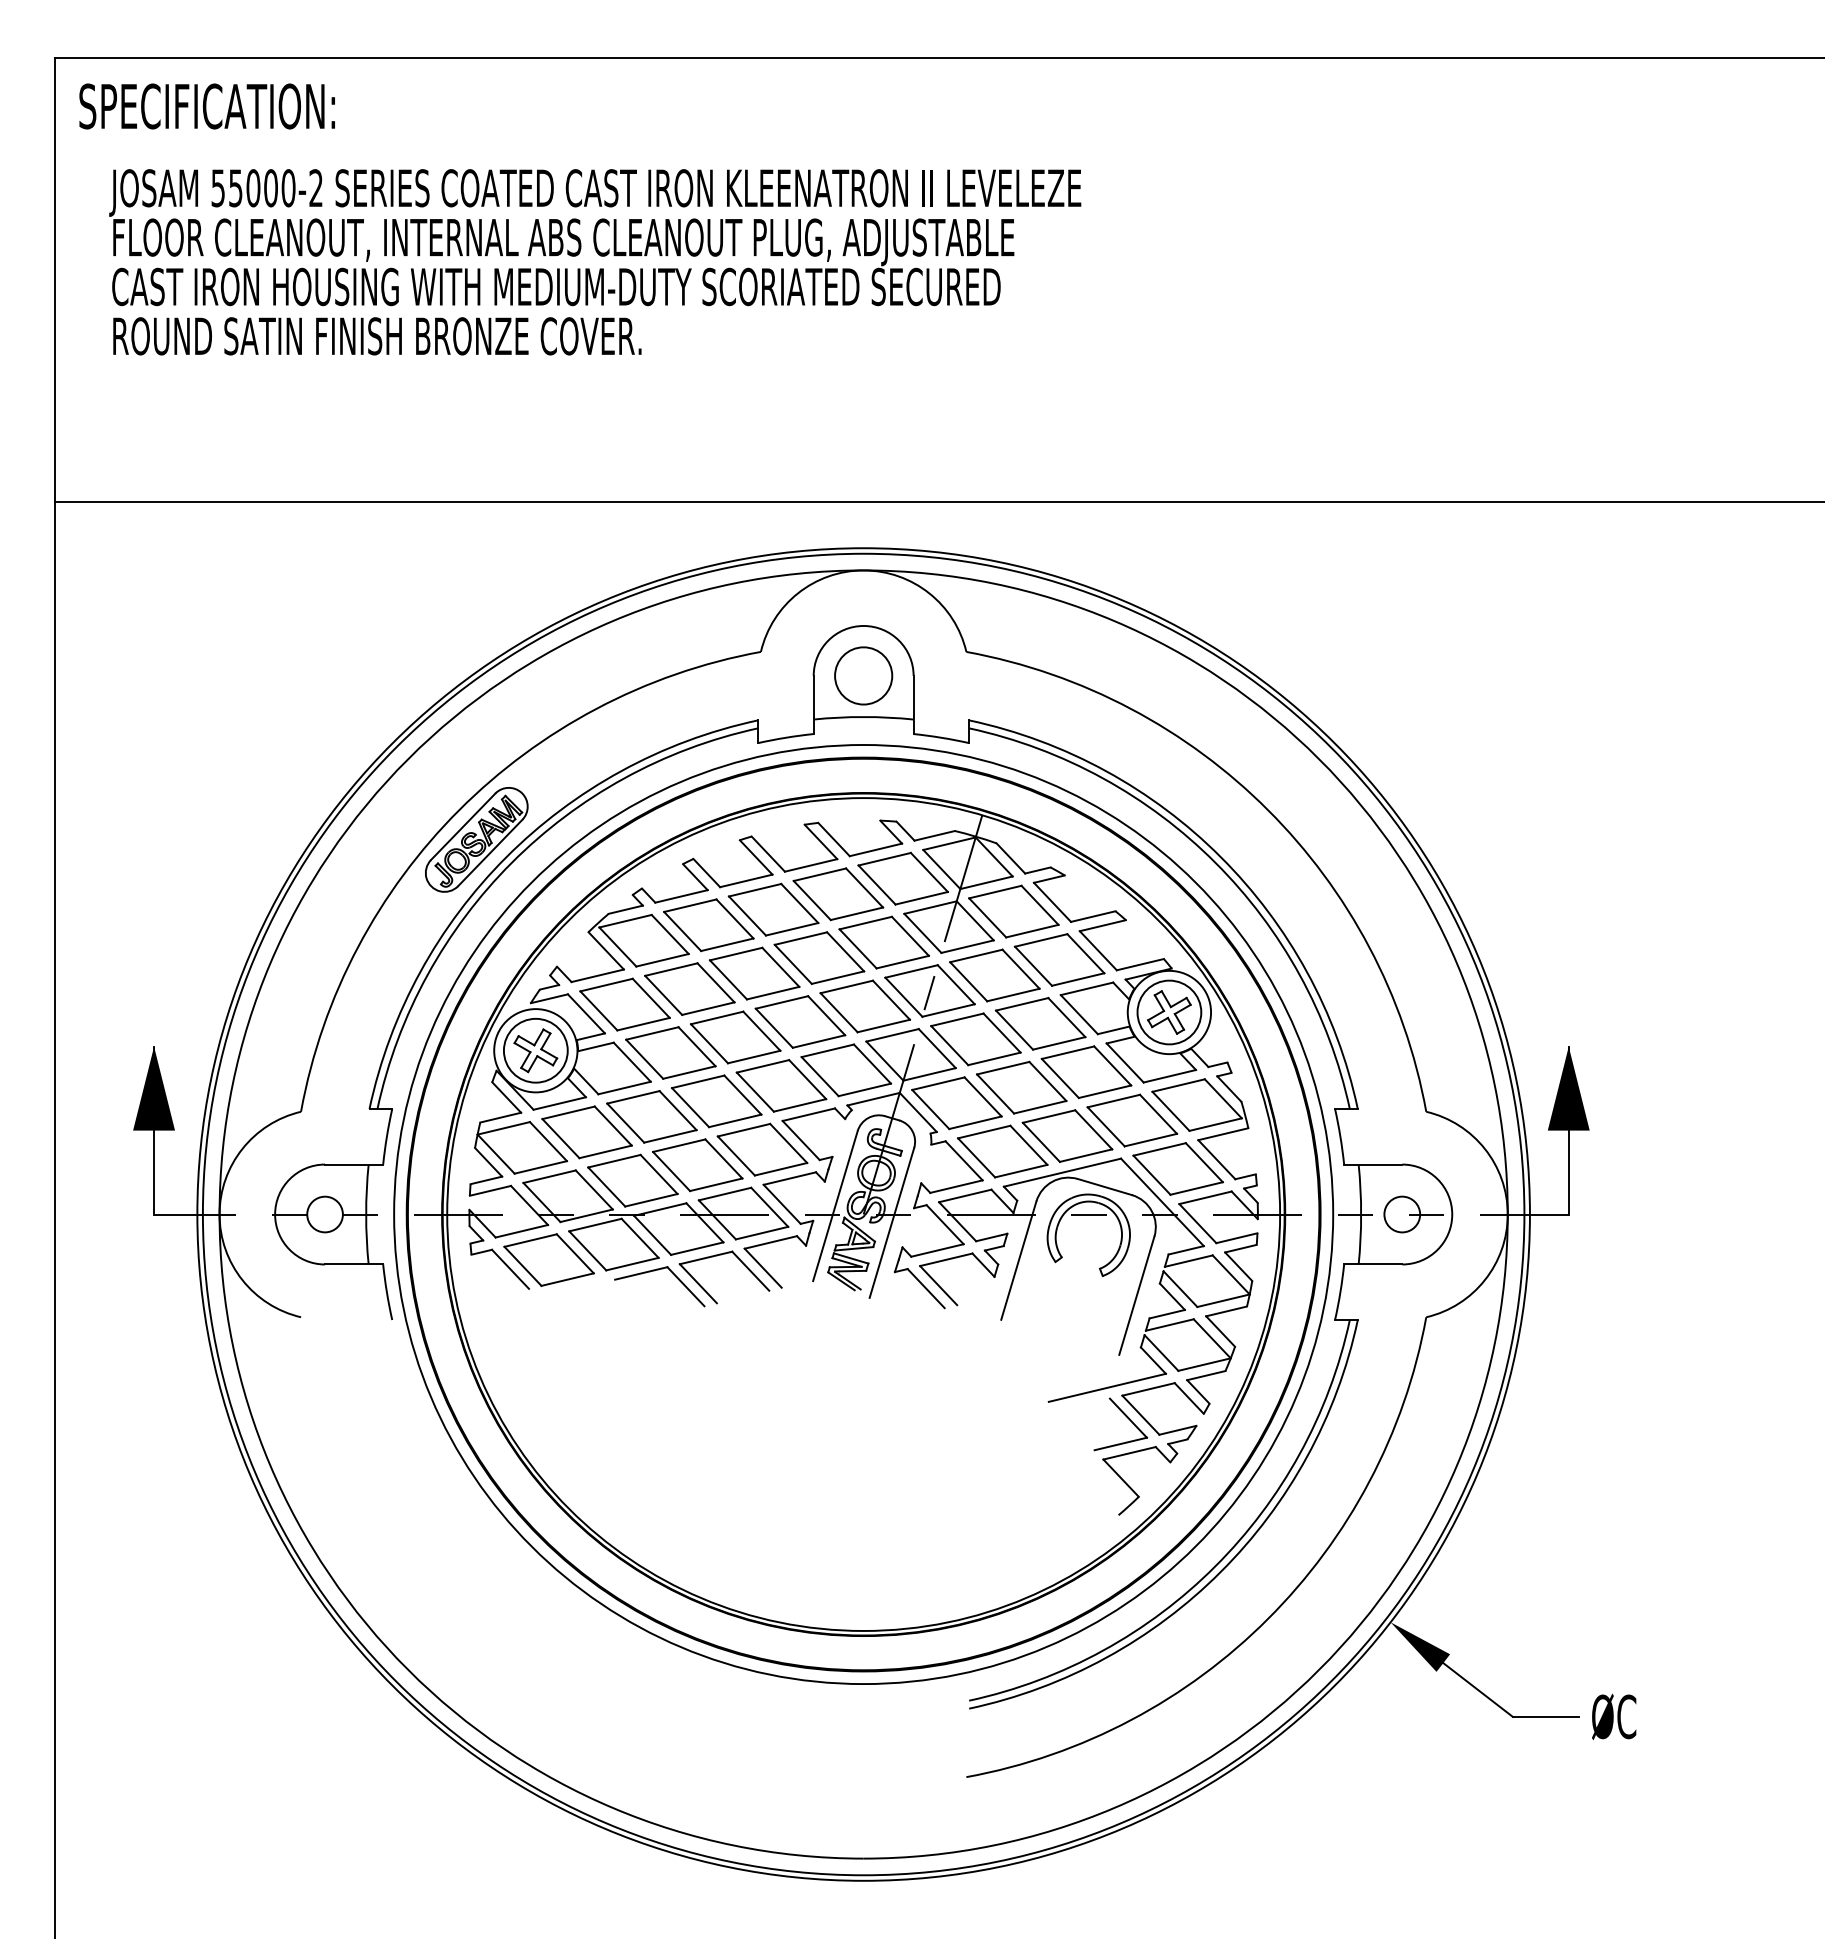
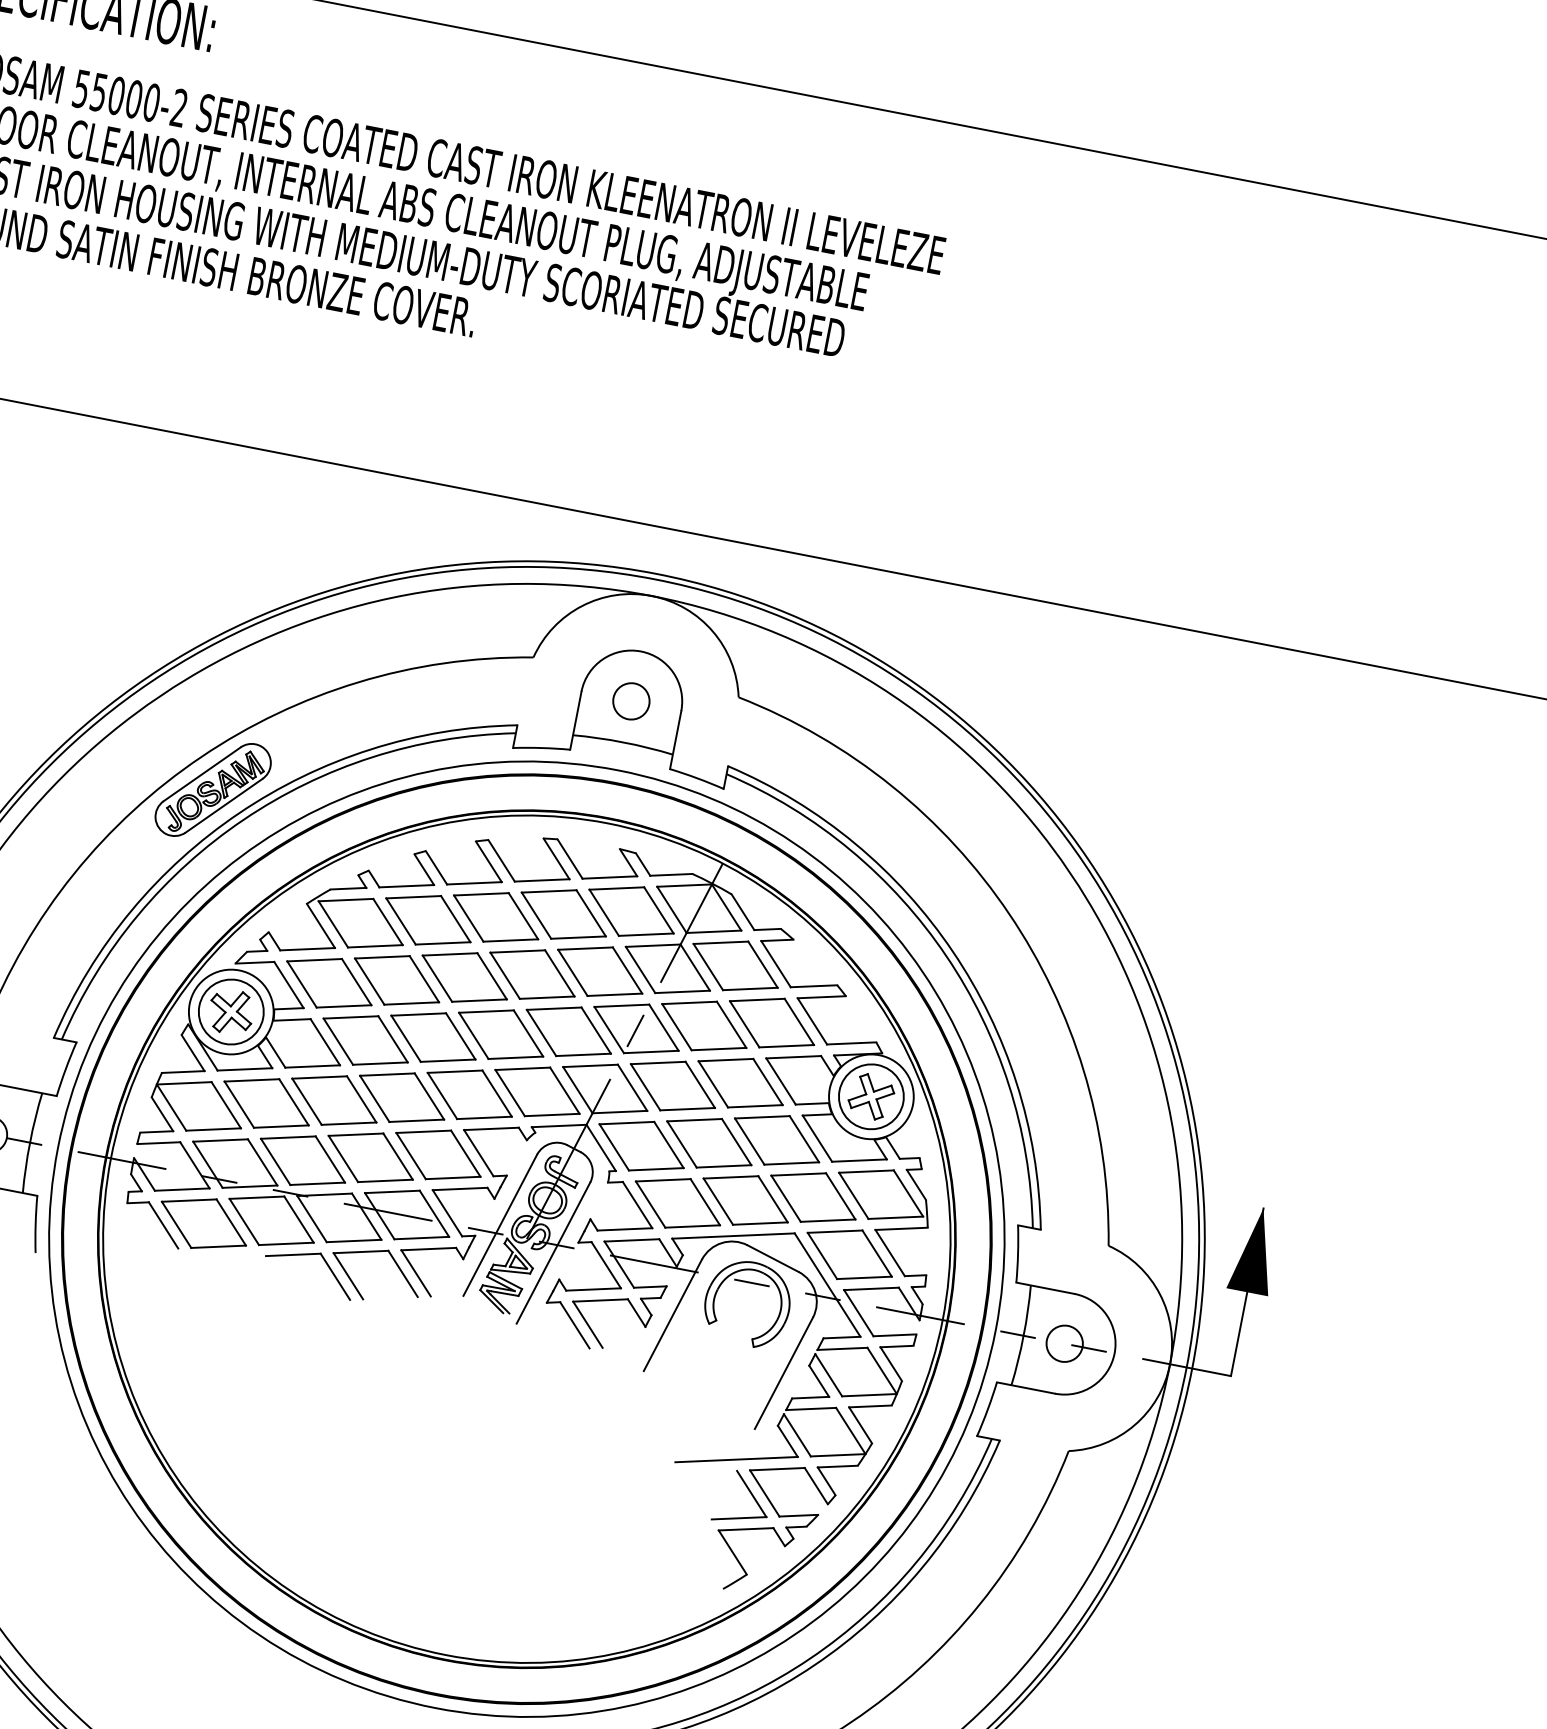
circle: (863, 675) -> (631, 700), size x0.62

